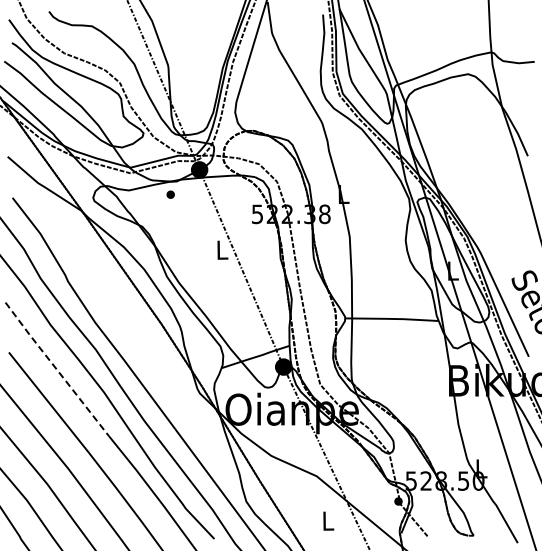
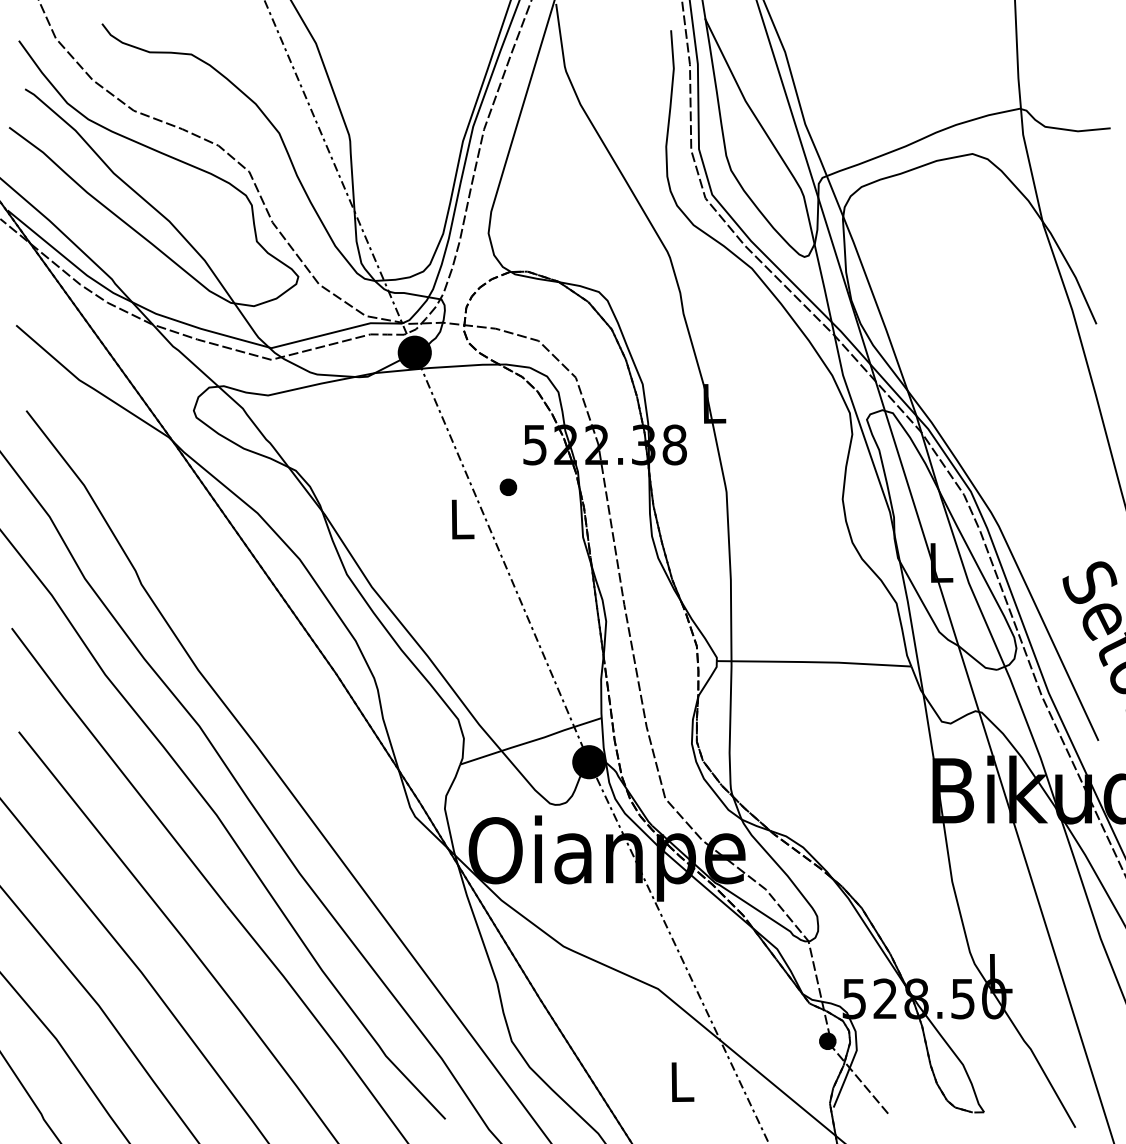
part: (170, 194) -> (507, 486), moved
line: (57, 369) -> (119, 767), dashed -> solid

